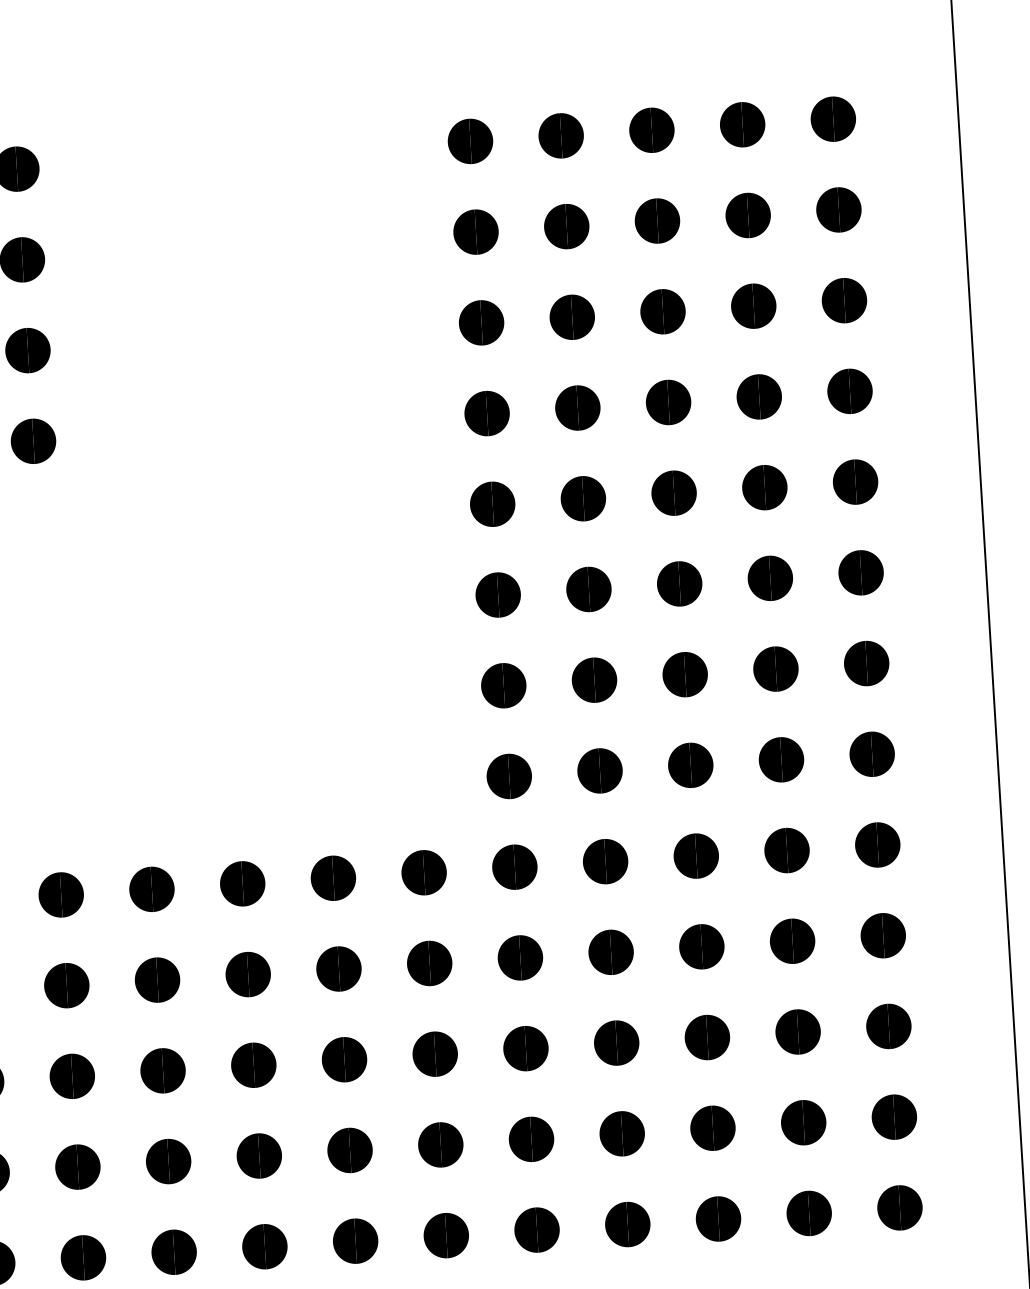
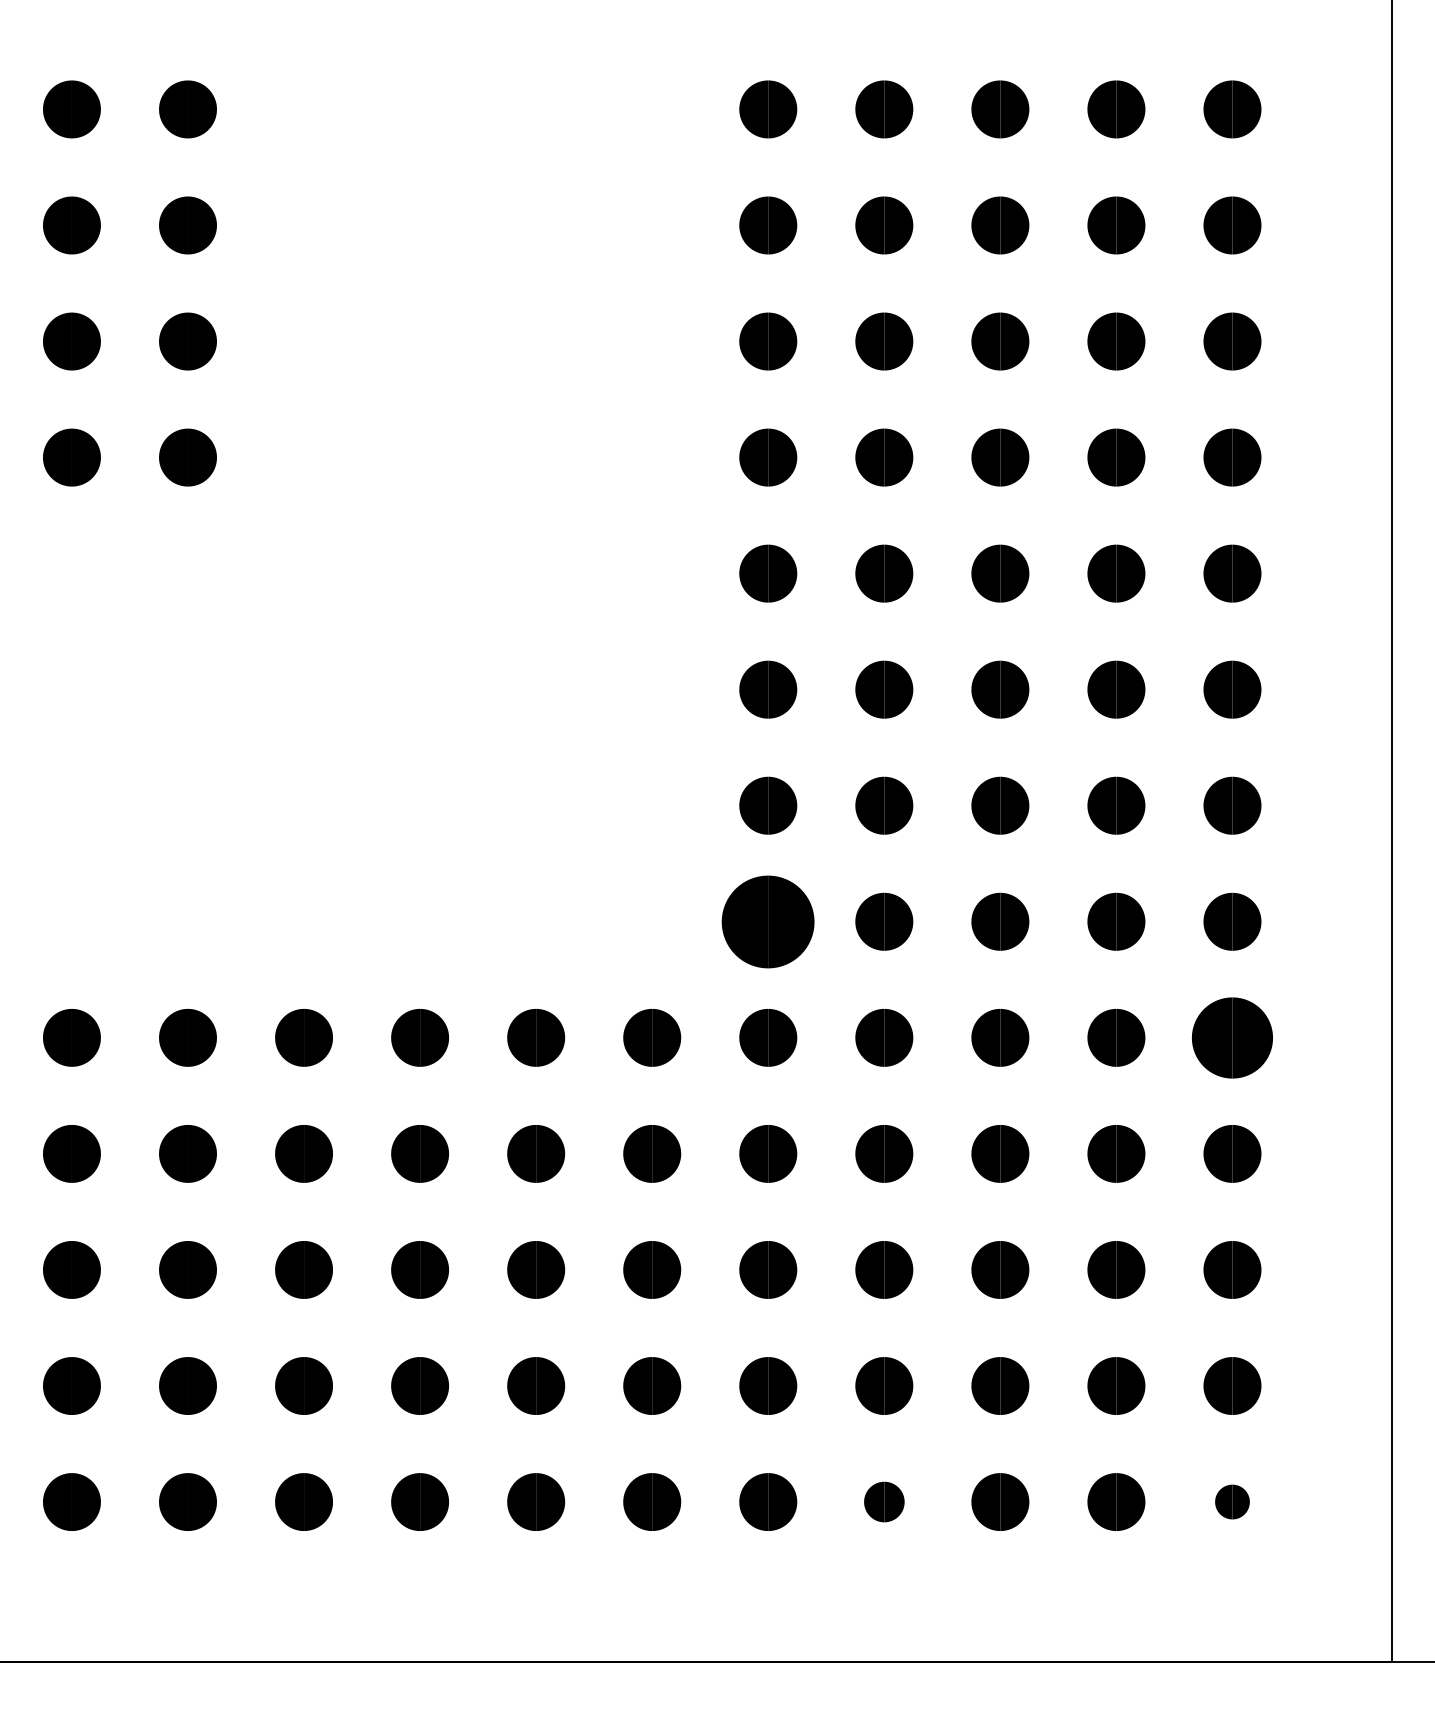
part: (509, 776) -> (768, 921), size x1.6
part: (877, 844) -> (1232, 1037), size x1.4
part: (899, 1207) -> (1232, 1501), size x0.6
part: (627, 1224) -> (884, 1501), size x0.7

